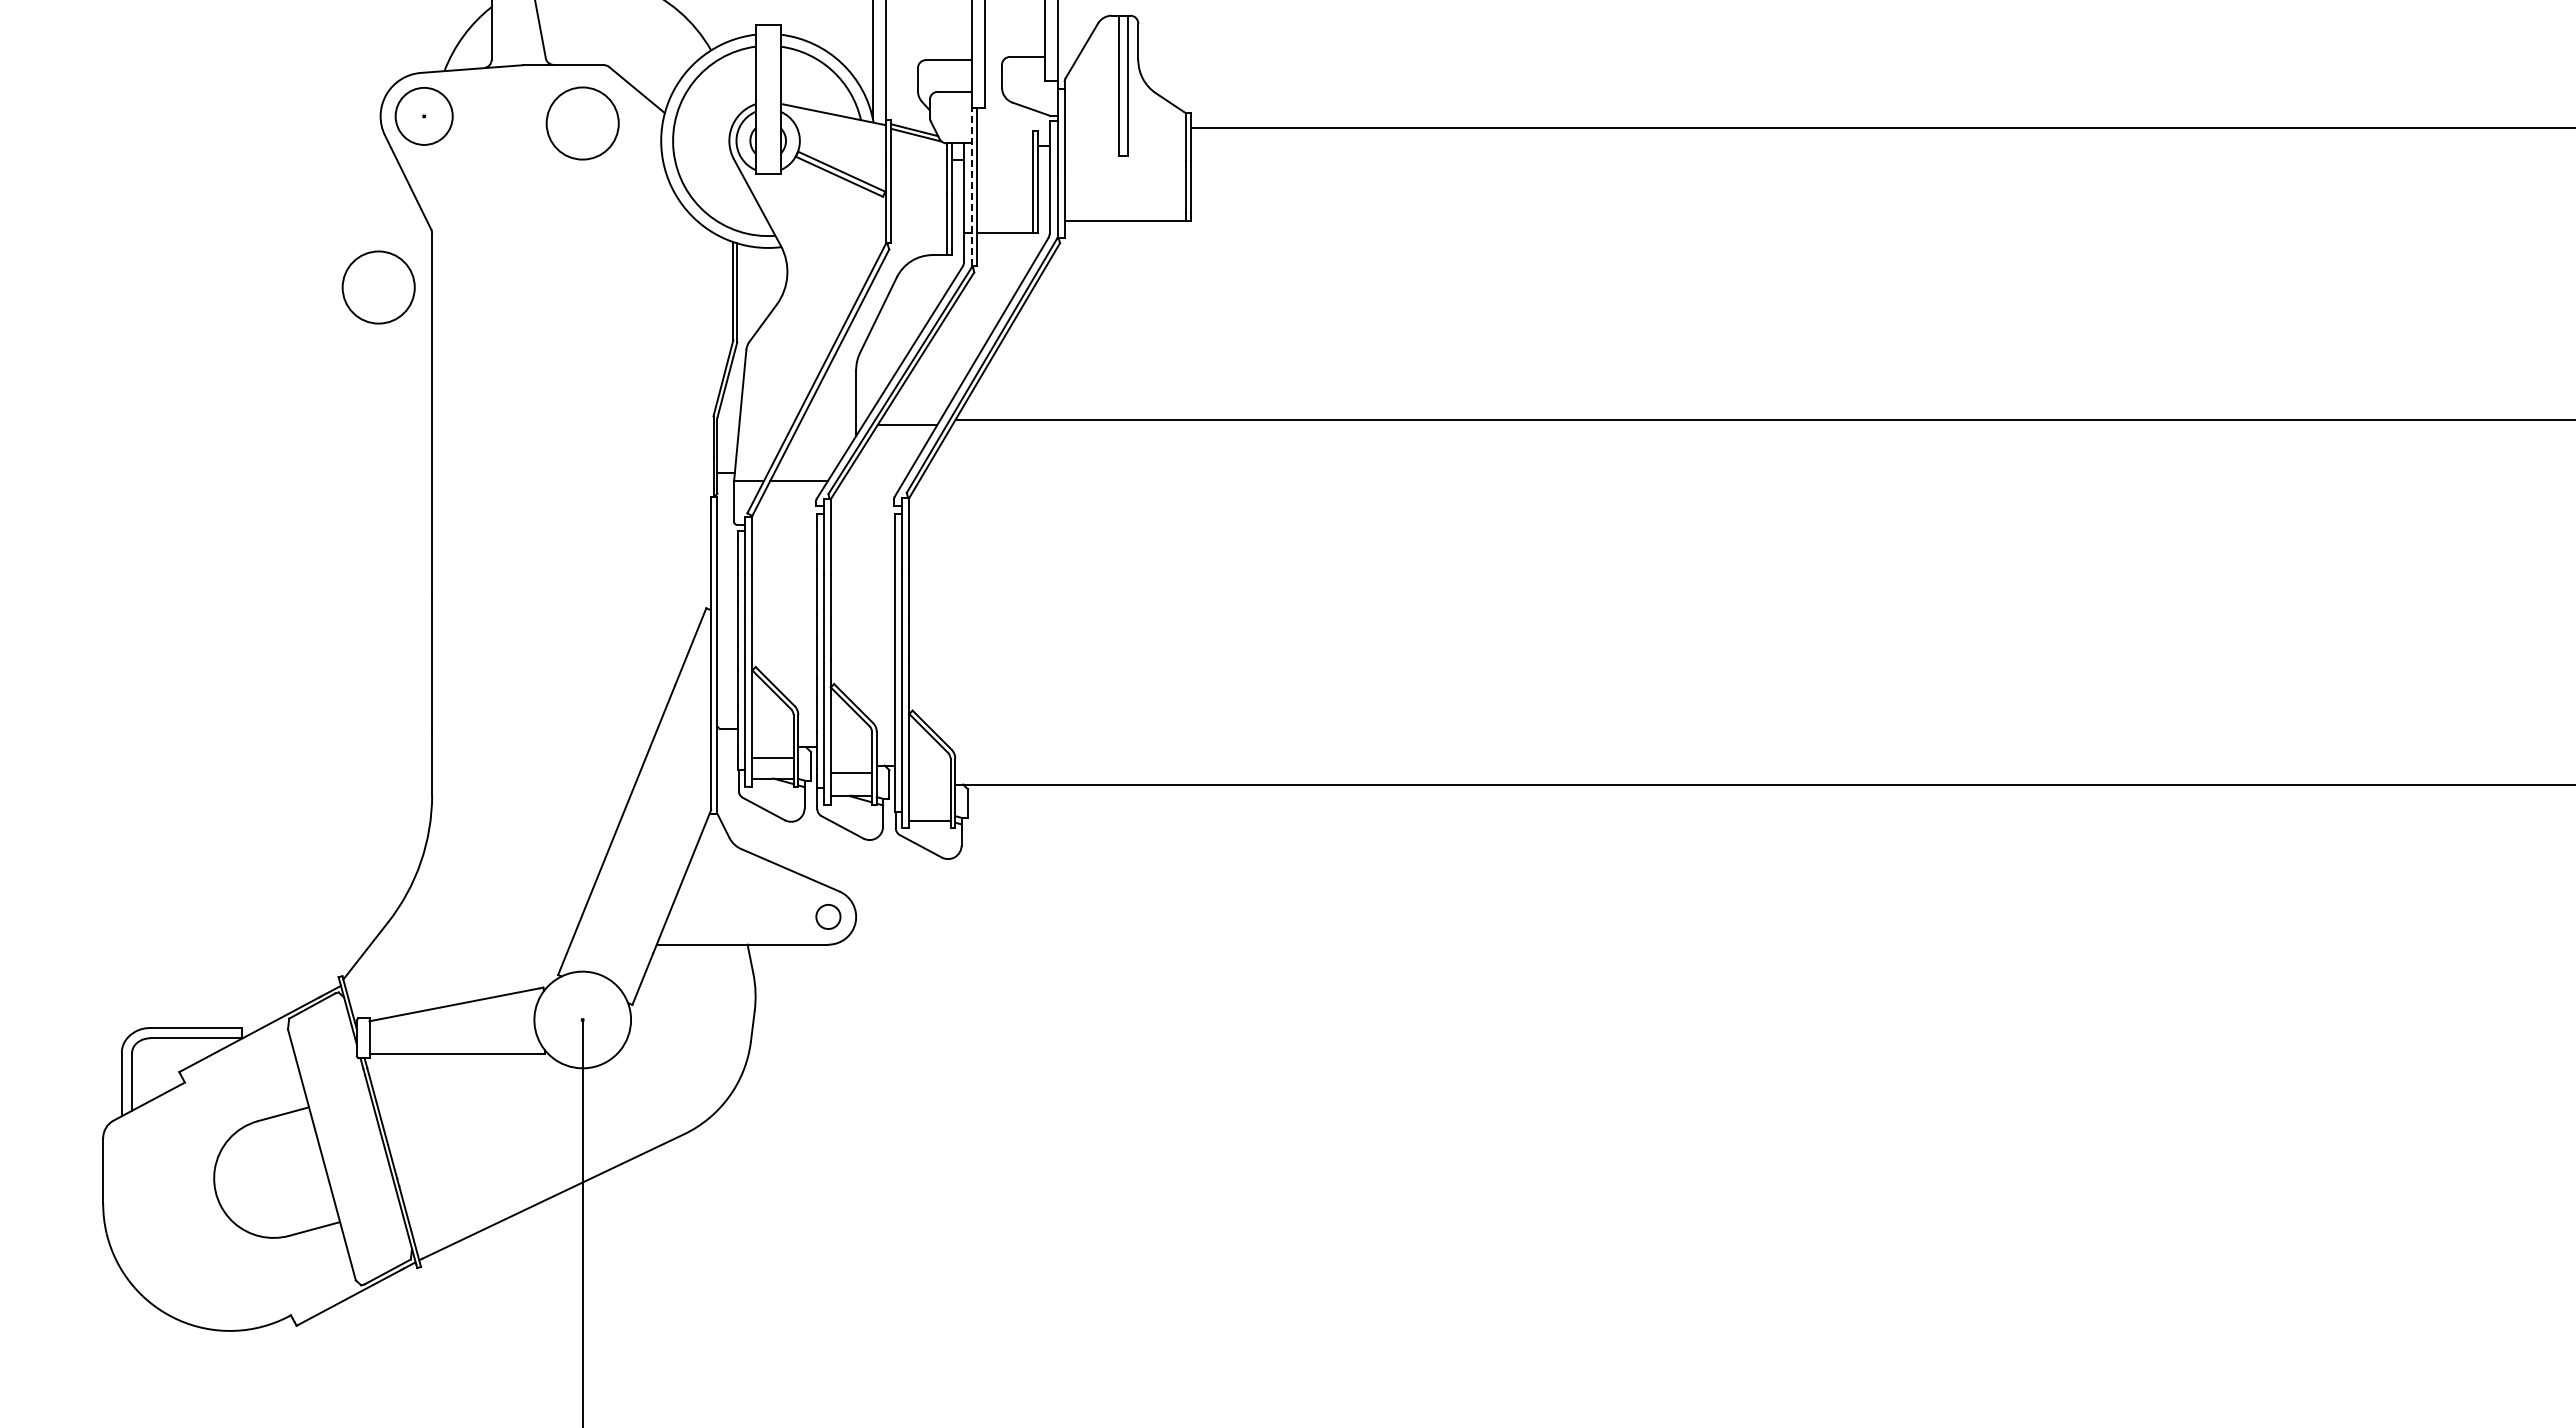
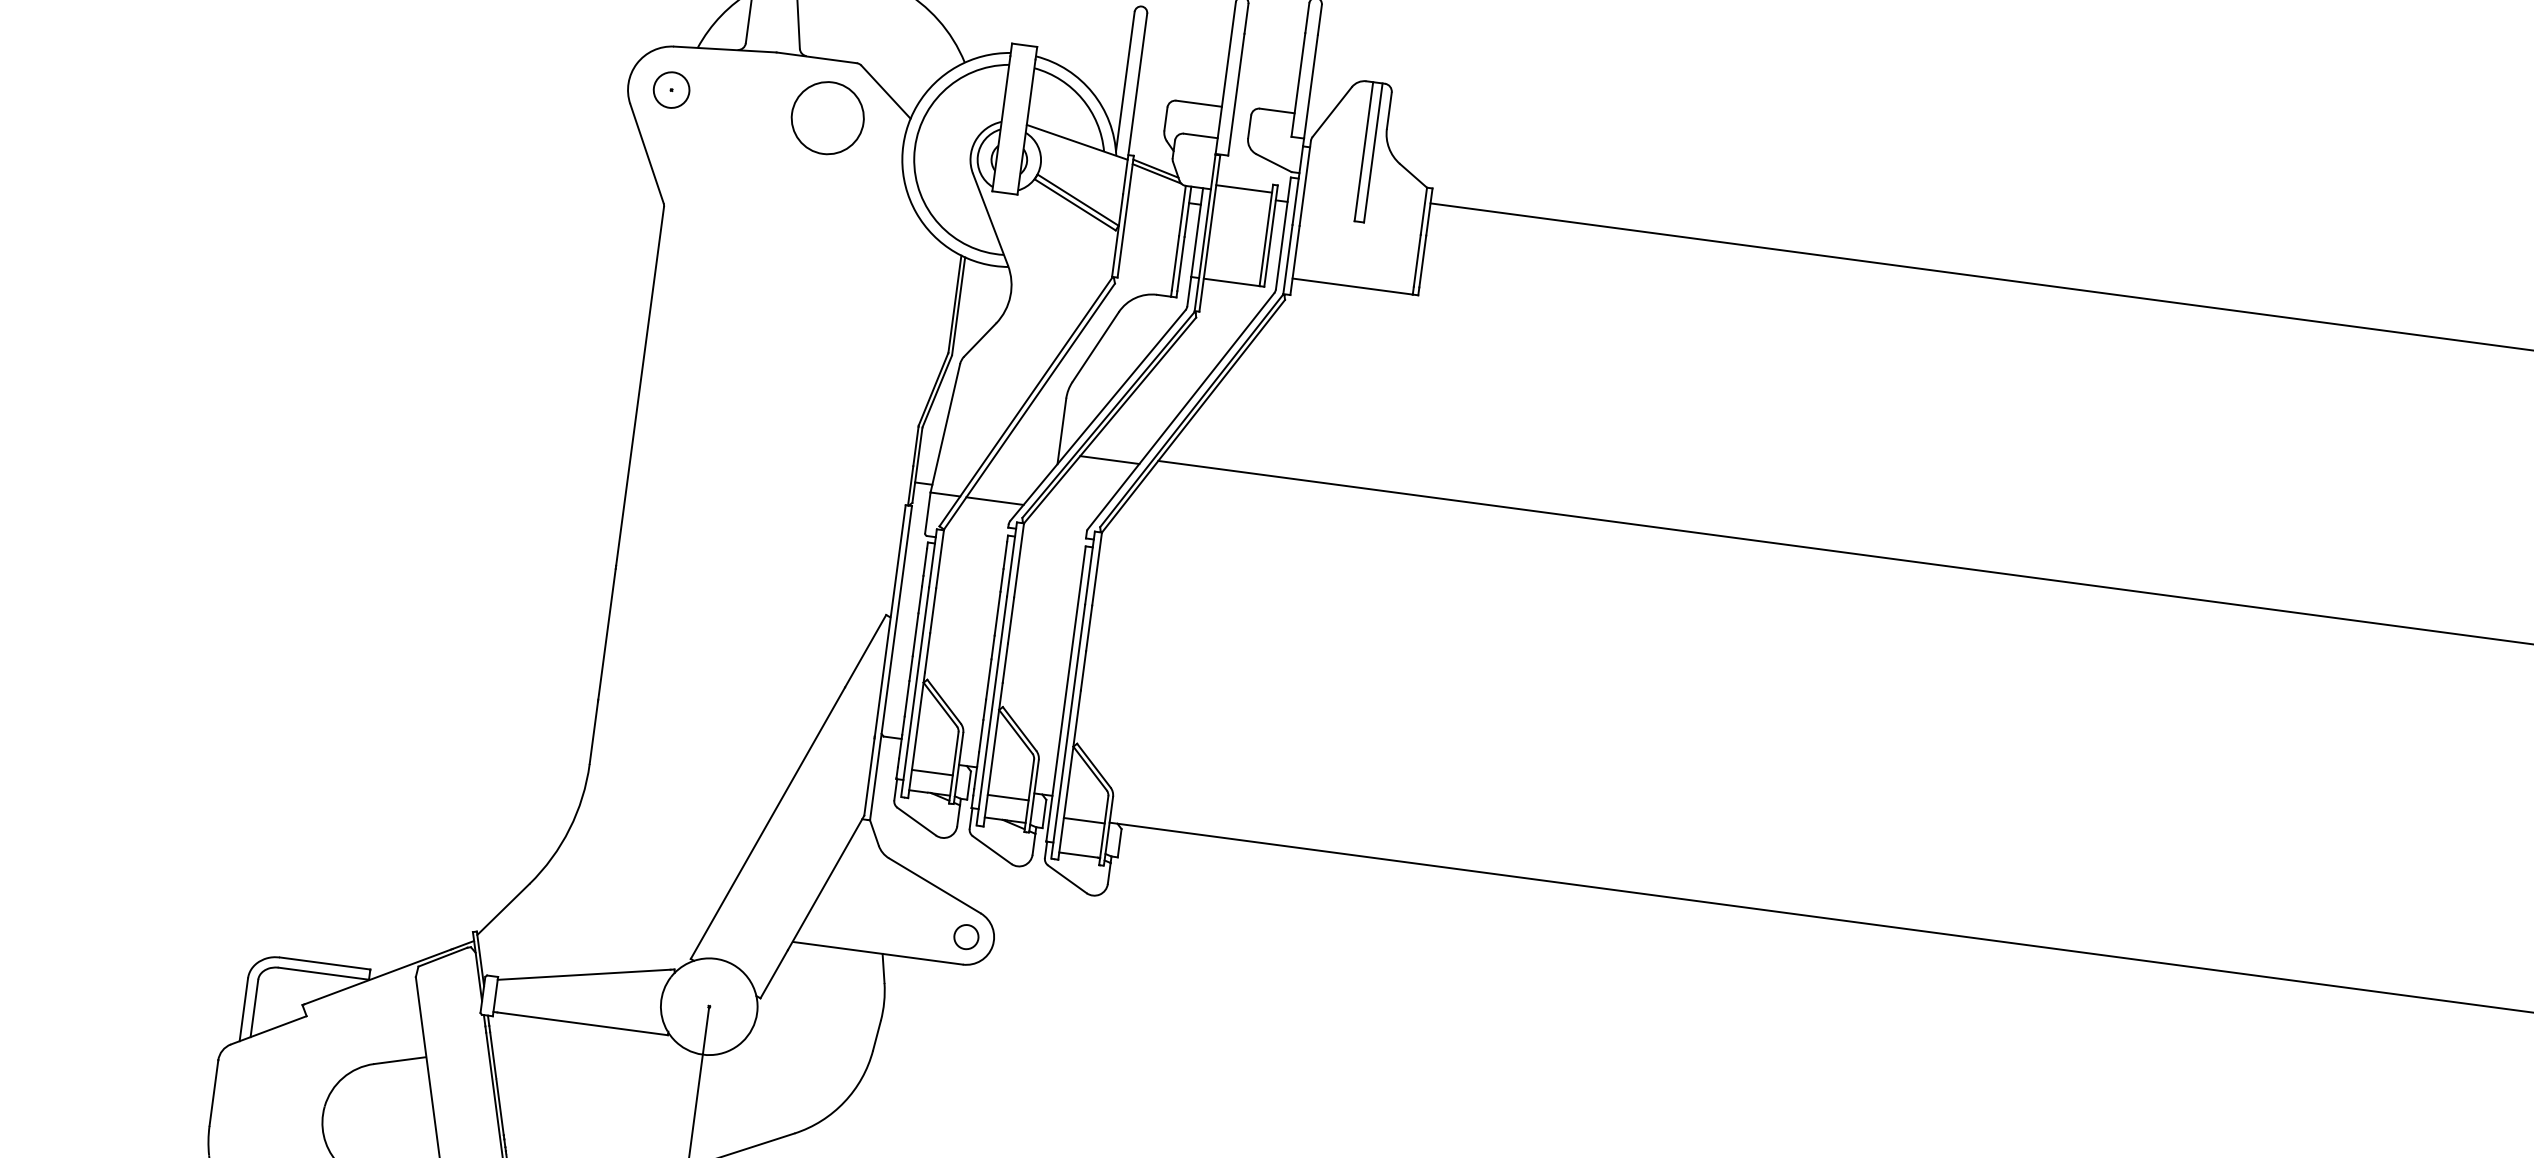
circle: (424, 116) -> (671, 90), size x0.62
line: (1004, 138) -> (1243, 188), added
line: (971, 187) -> (1204, 232), dashed -> solid
circle: (378, 287) -> (603, 253), removed
line: (929, 785) -> (1083, 820), added

